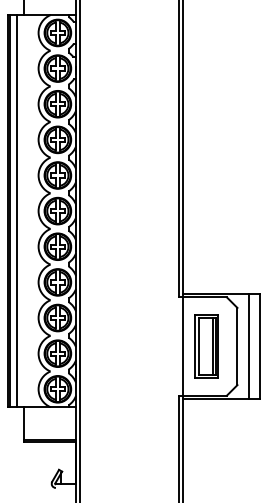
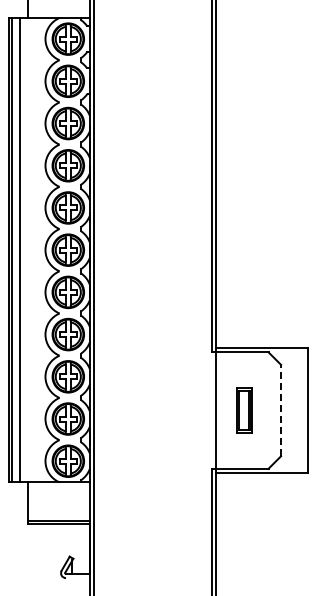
part: (206, 346) -> (244, 410), size x0.6
line: (237, 346) -> (281, 410), solid -> dashed
line: (249, 346) -> (295, 410), removed

